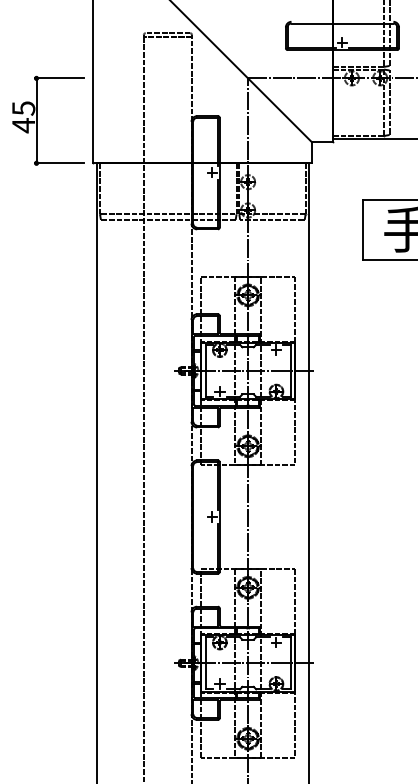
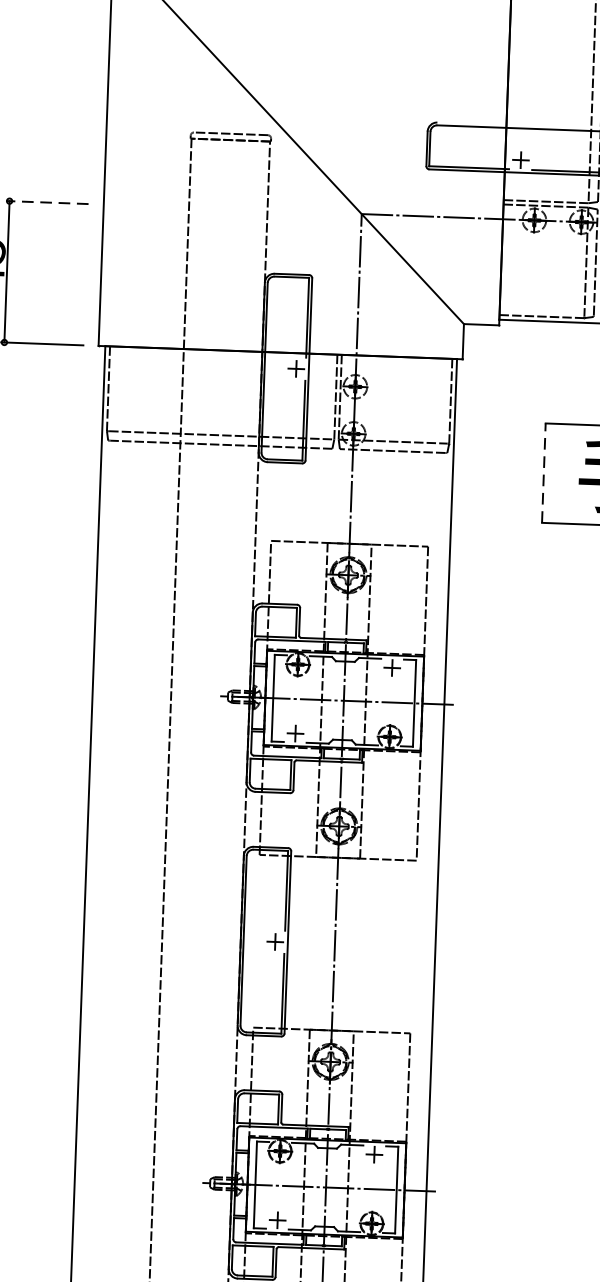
line: (59, 78) -> (47, 202), solid -> dashed
line: (363, 229) -> (544, 472), solid -> dashed

